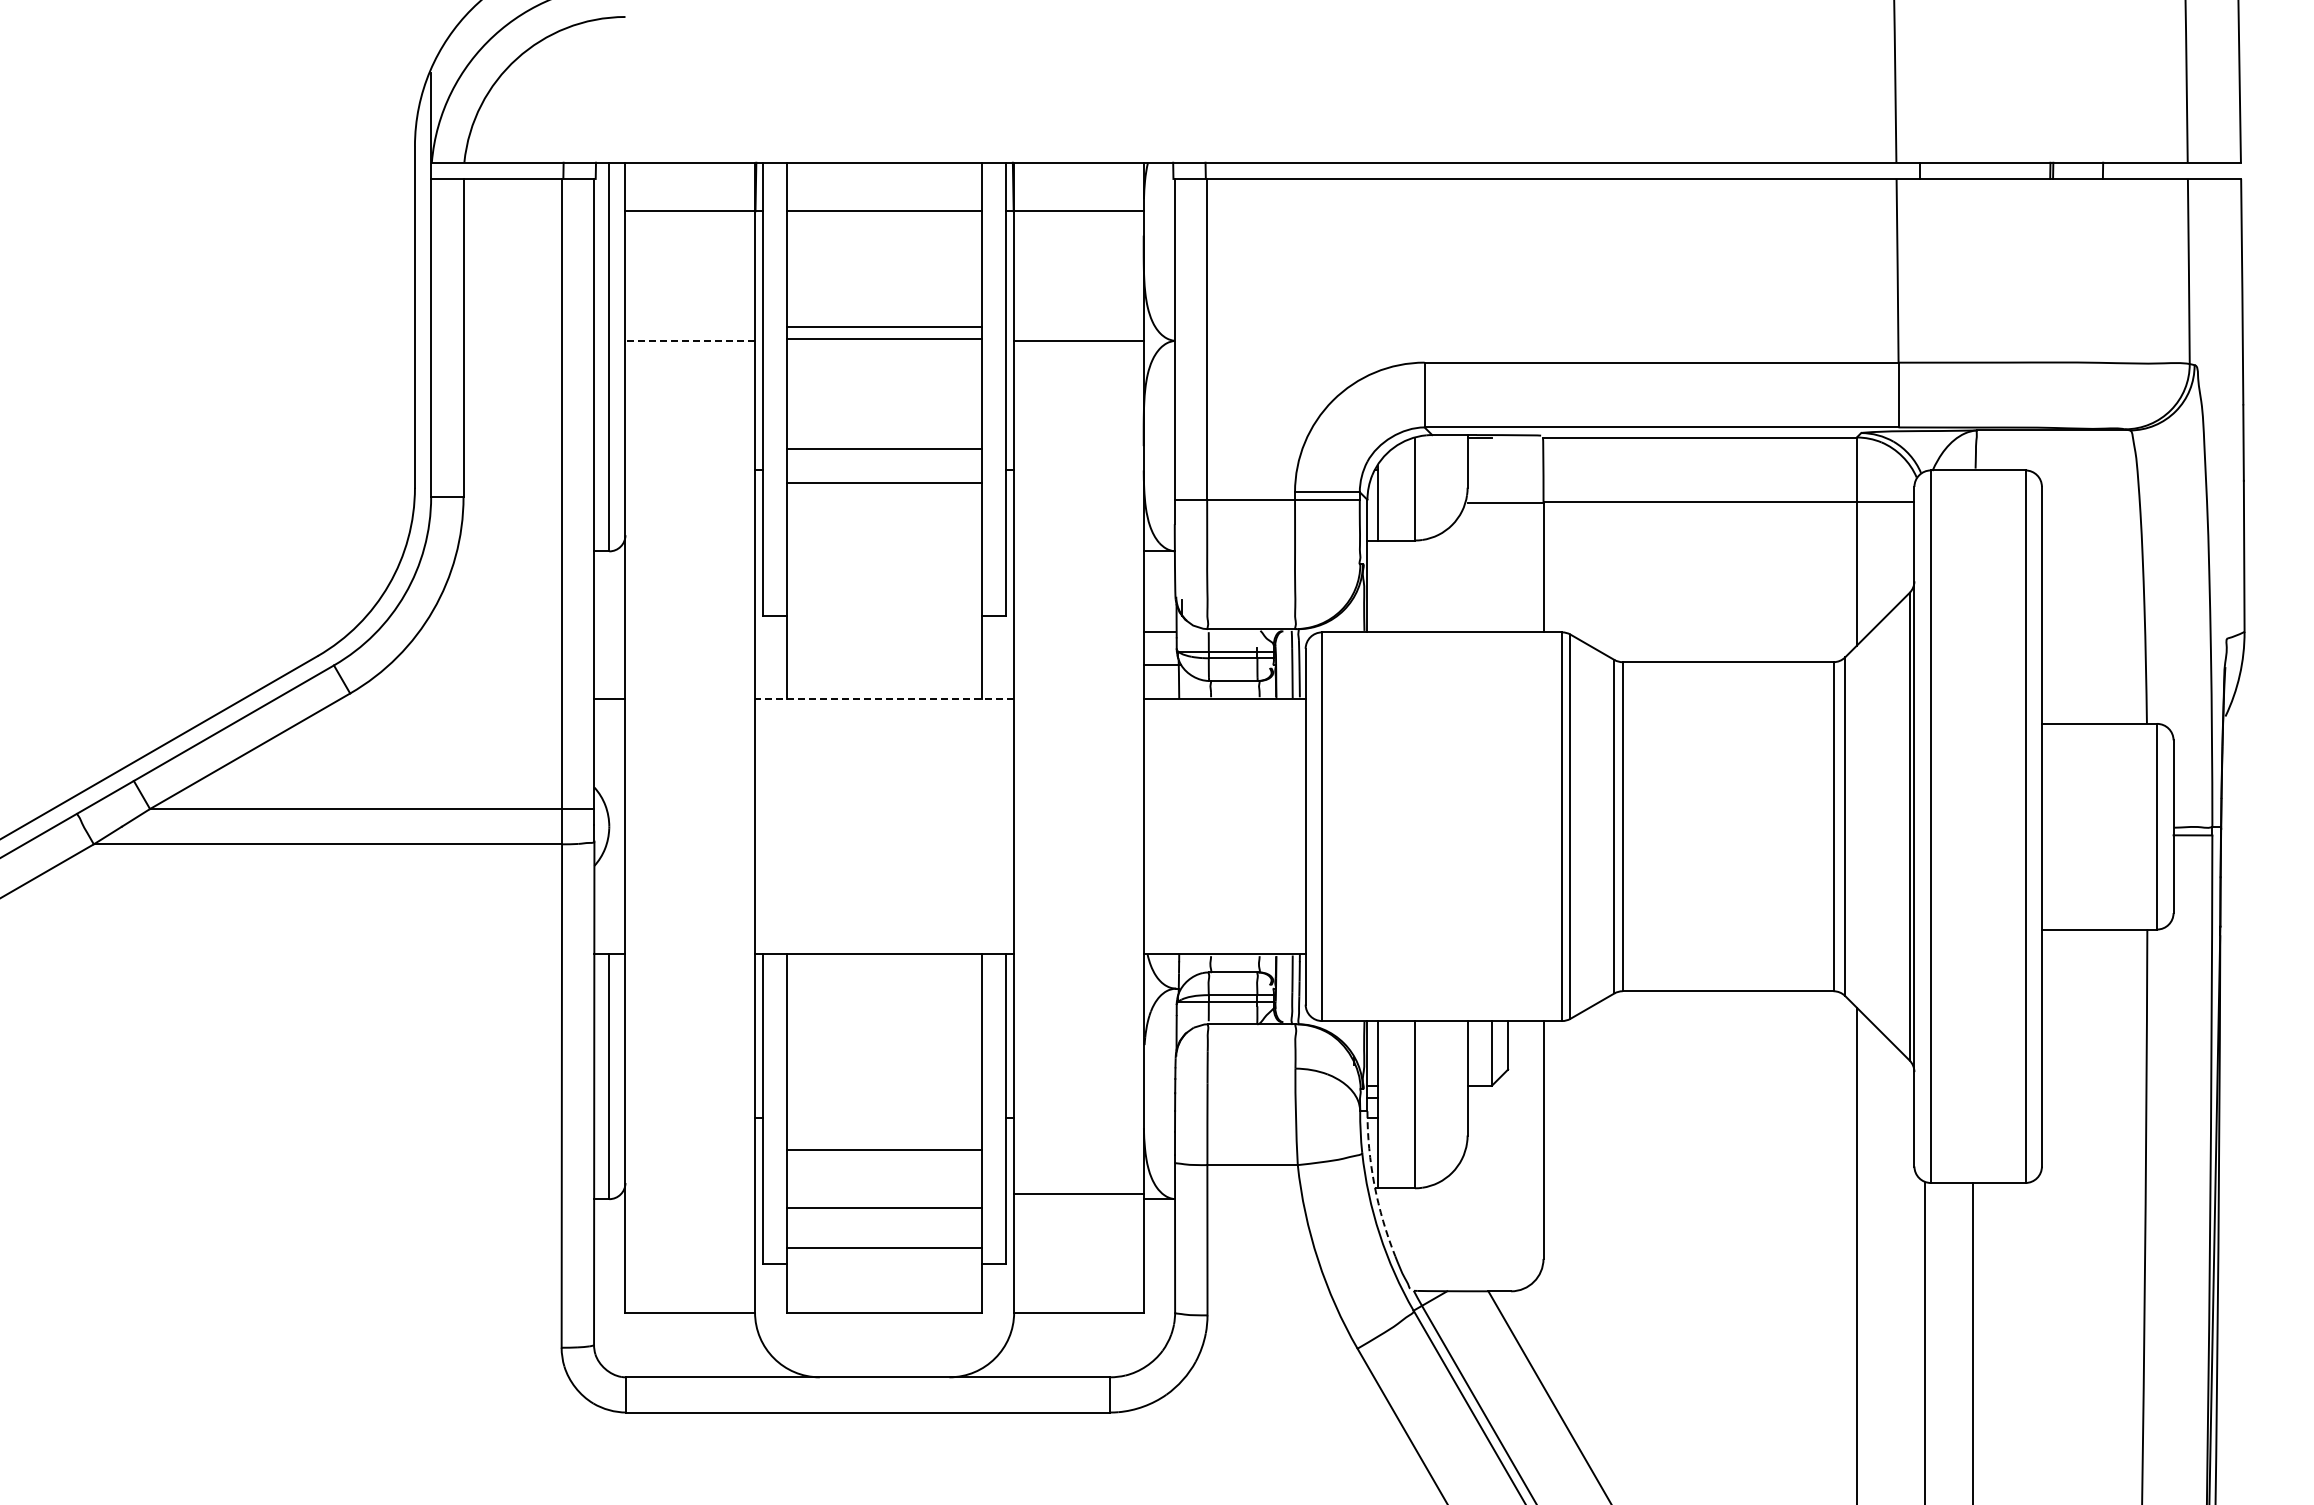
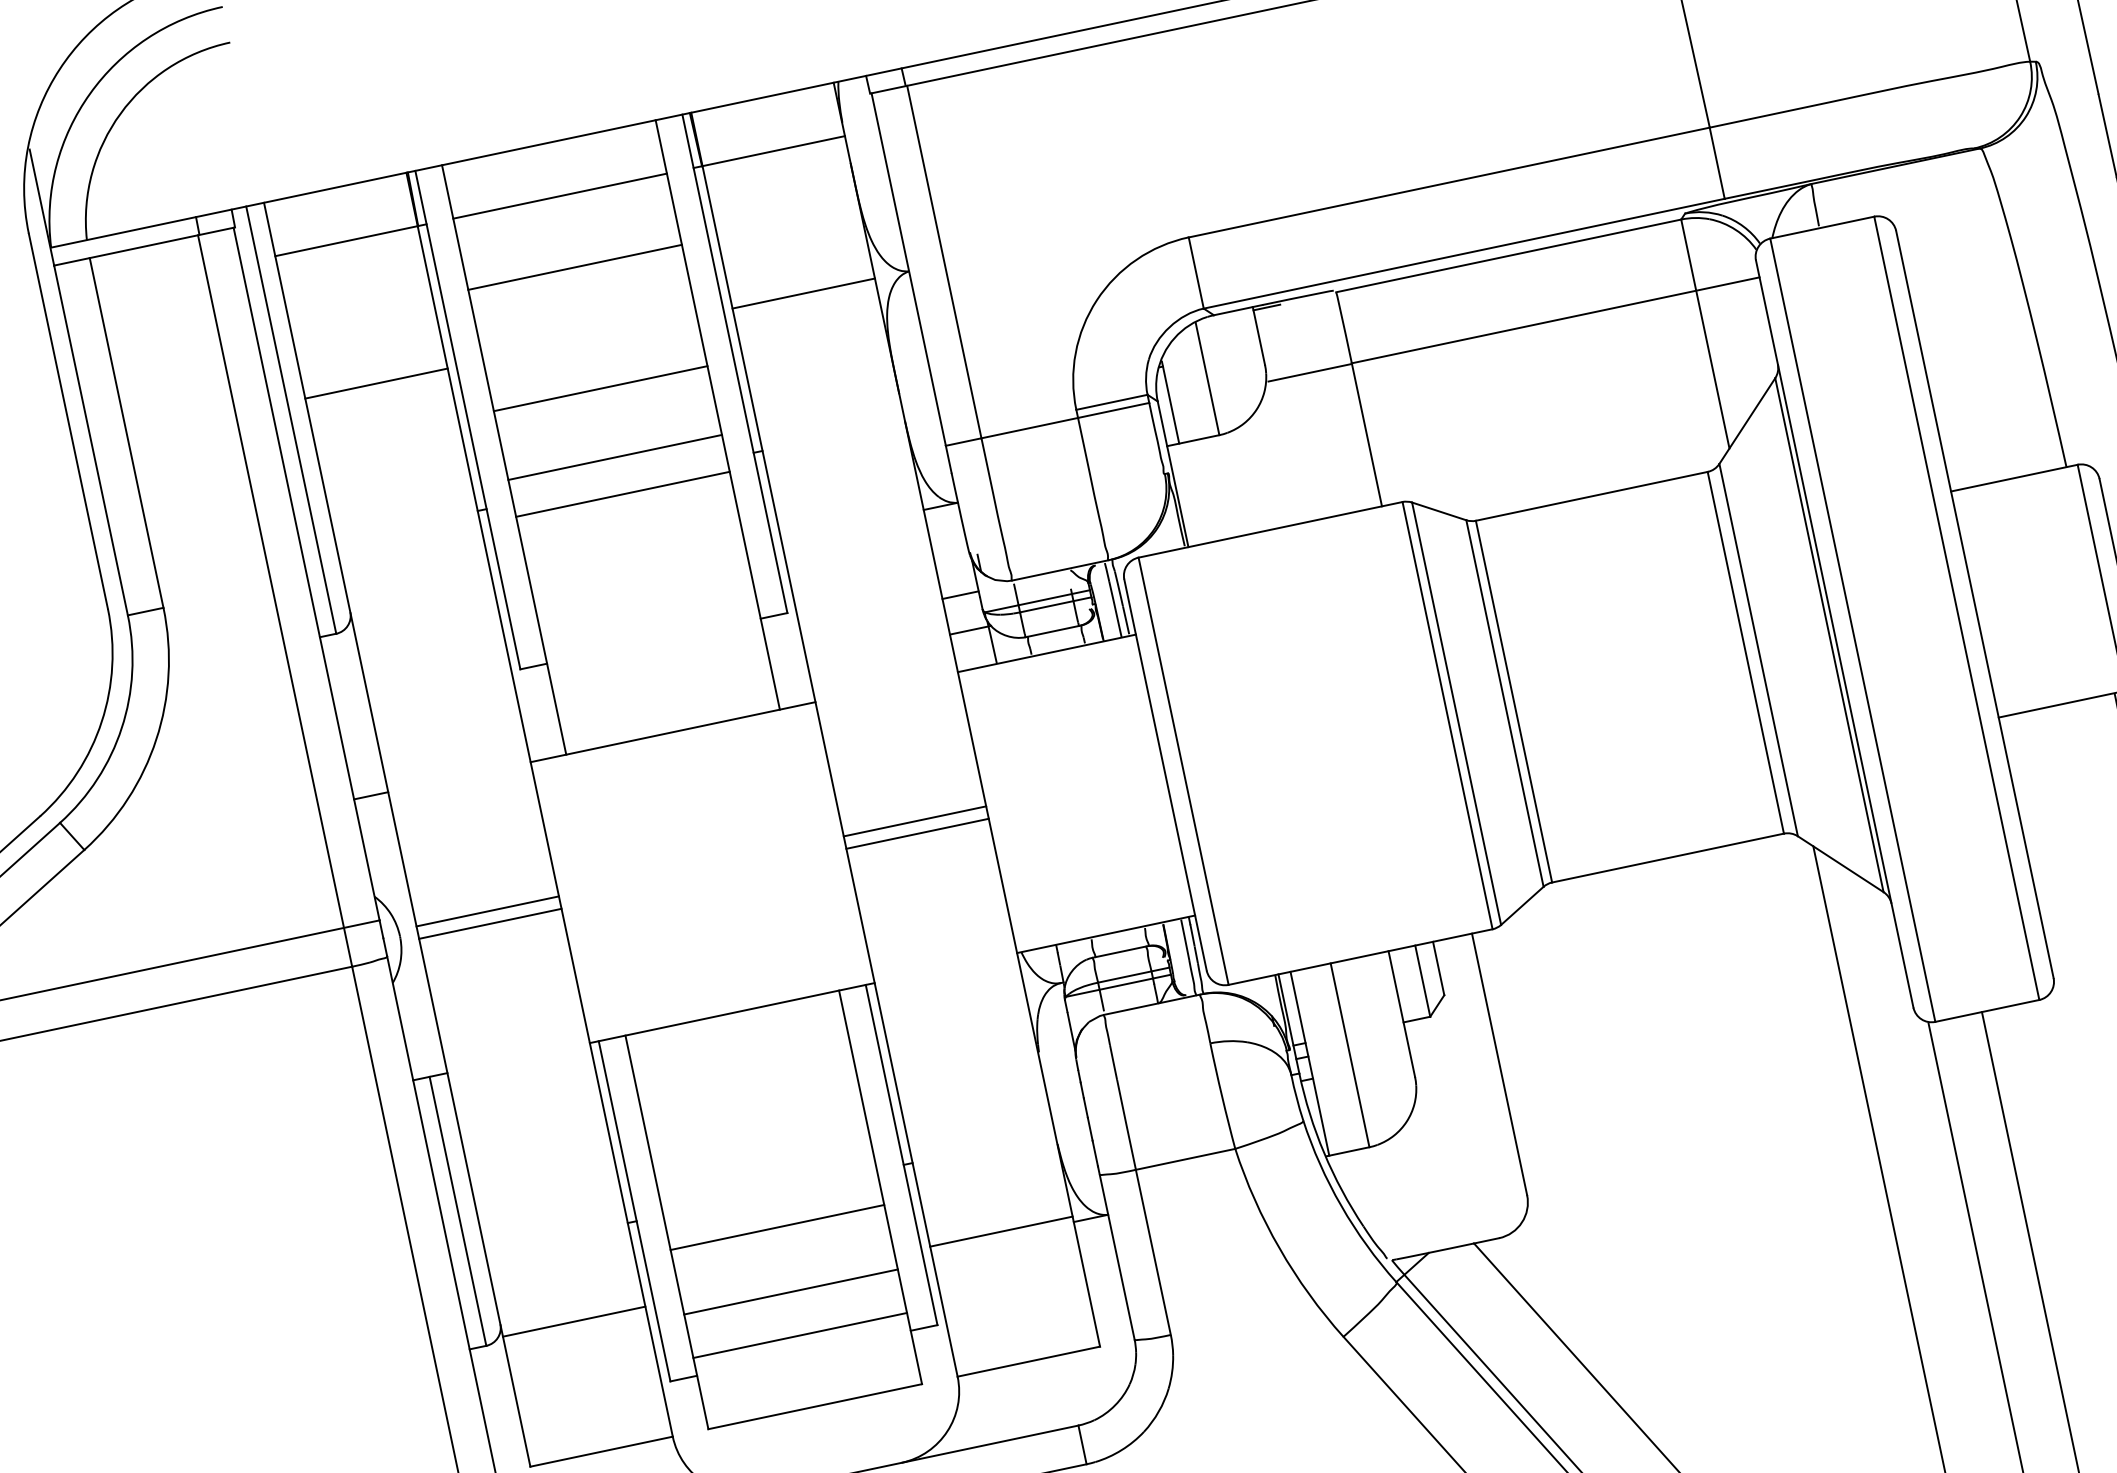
line: (884, 327) -> (575, 267), moved
line: (884, 339) -> (600, 388), moved
line: (690, 340) -> (376, 383), dashed -> solid
line: (884, 698) -> (672, 731), dashed -> solid
line: (690, 821) -> (488, 911), added
line: (1078, 821) -> (914, 821), added
line: (690, 832) -> (490, 923), added
line: (1078, 832) -> (917, 834), added
arc: (1374, 1185) -> (1324, 1153), dashed -> solid
line: (690, 1194) -> (574, 1321), added

